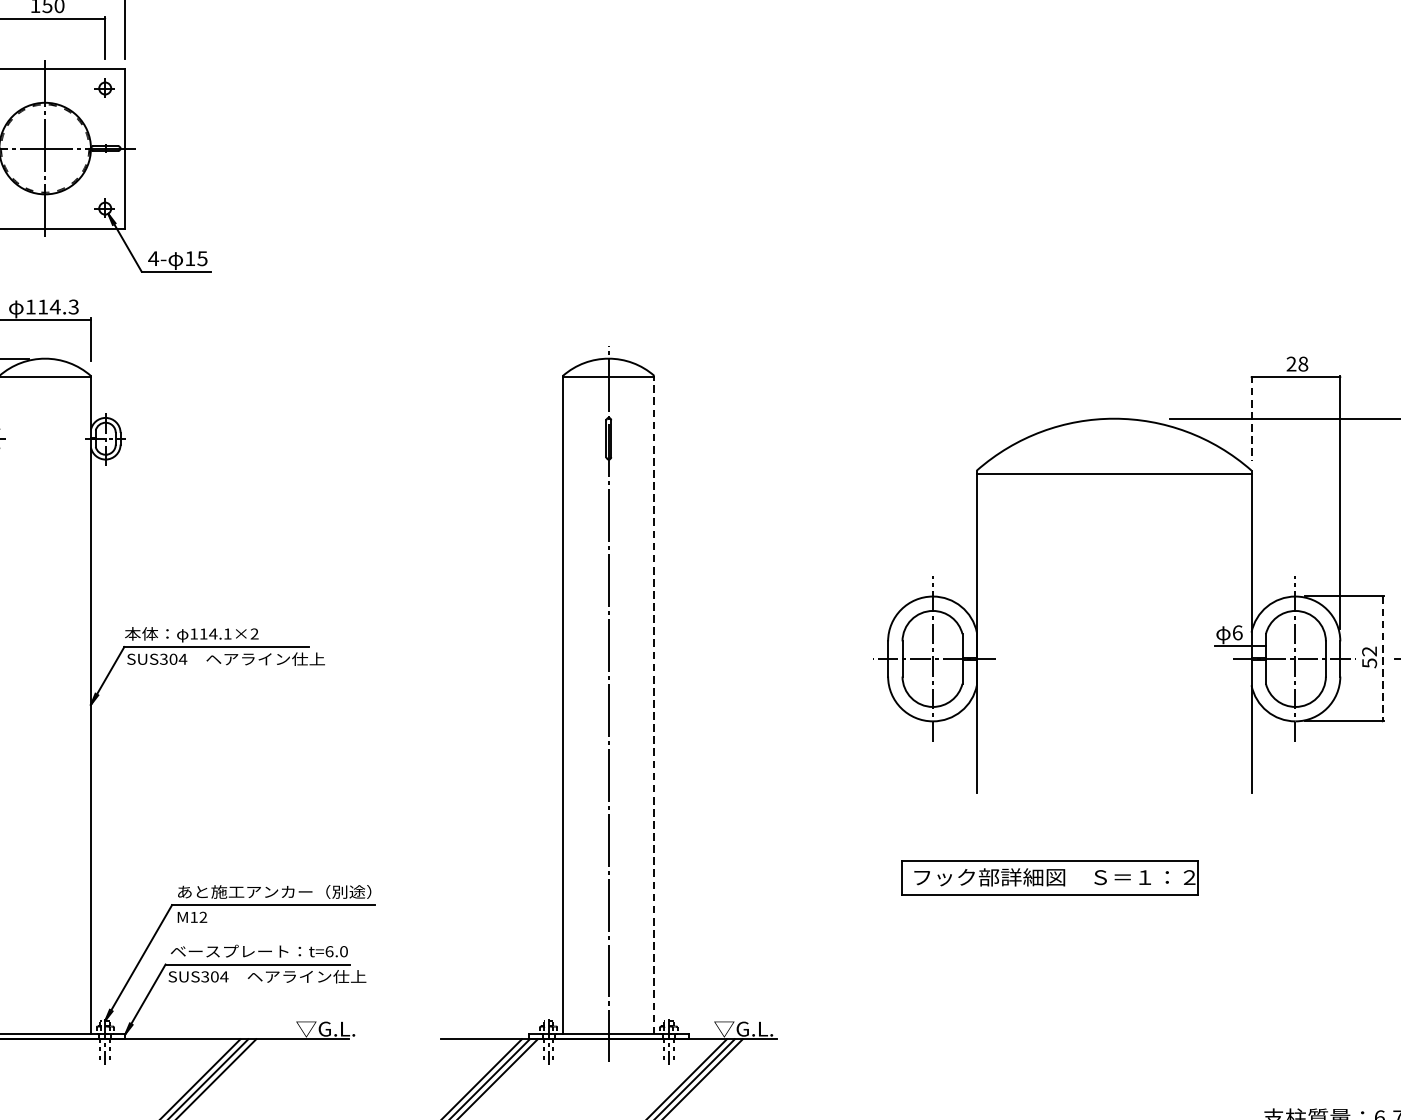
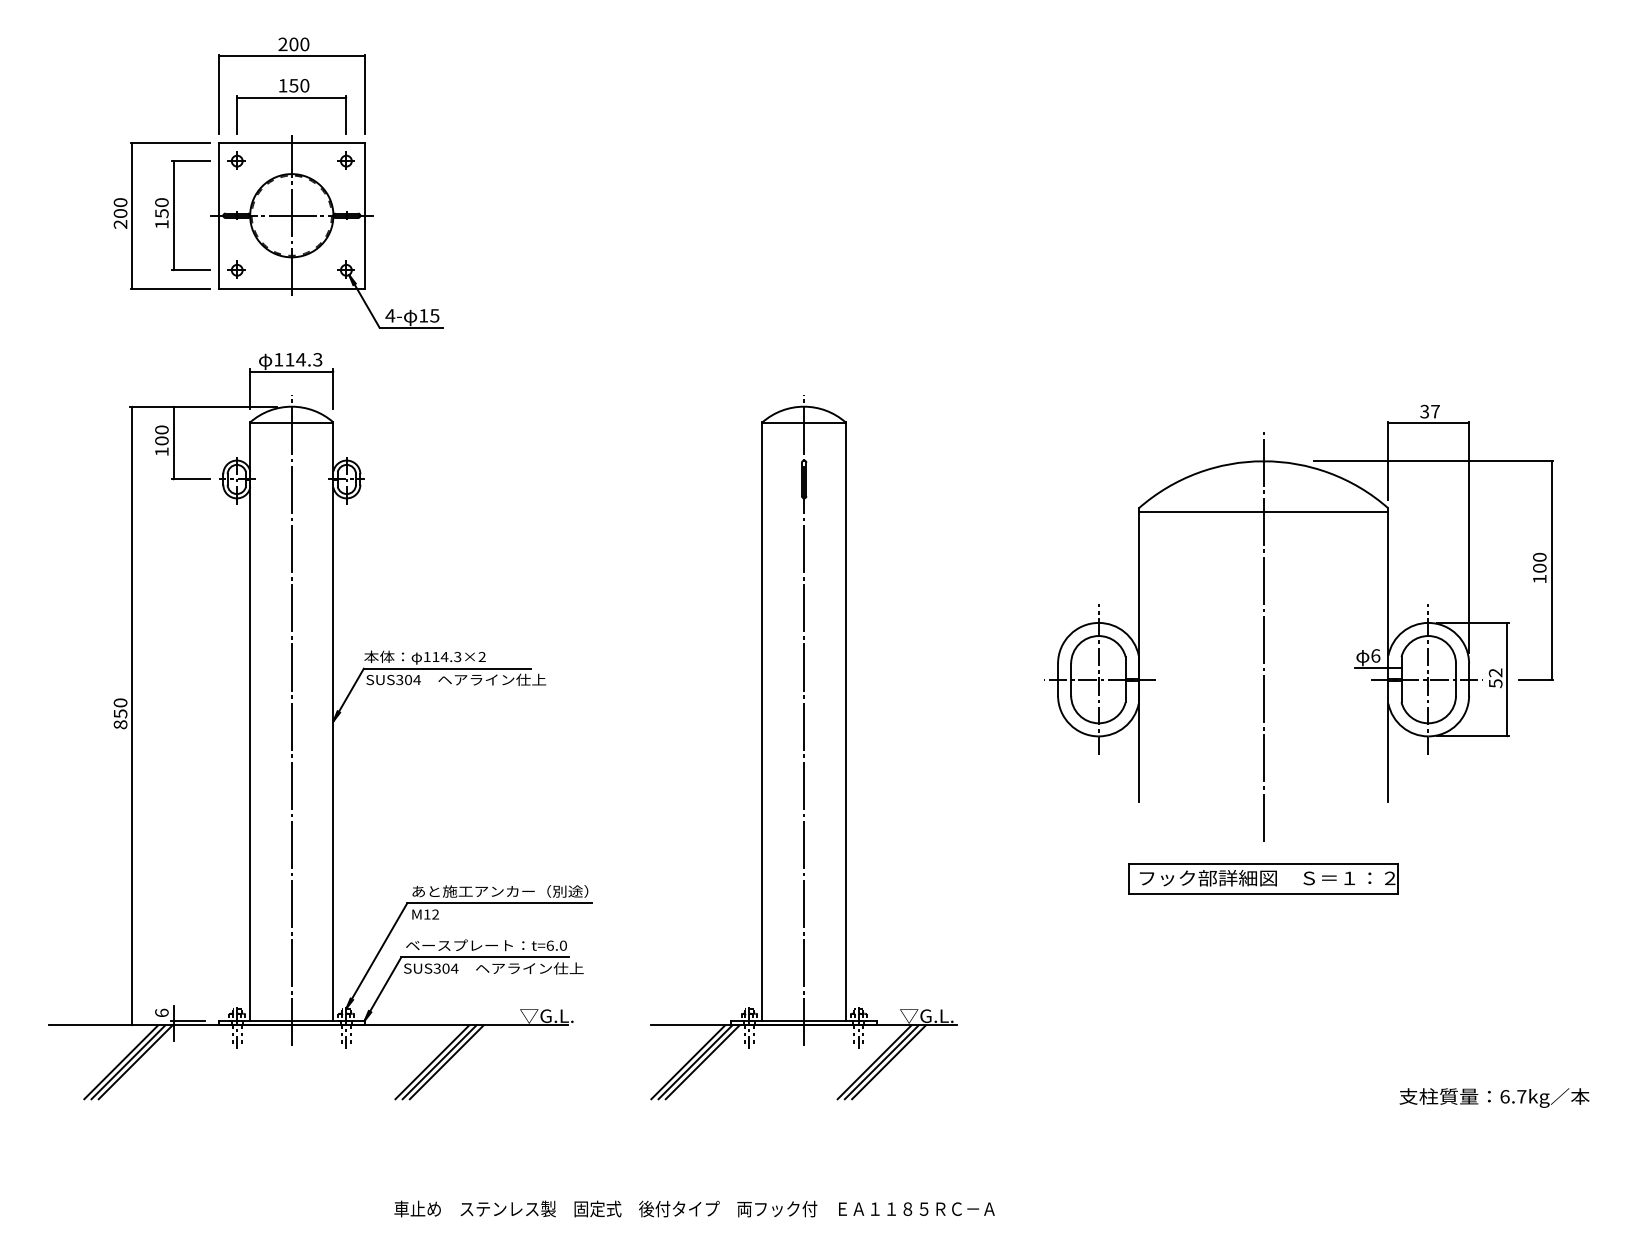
text: (1296, 363) -> (1429, 411), 28 -> 37
line: (1251, 417) -> (1388, 460), dashed -> solid
line: (1114, 611) -> (1263, 636), added
text: (227, 633) -> (457, 656), 114.1×2 -> 114.3×2
line: (1382, 658) -> (1507, 679), dashed -> solid
line: (44, 703) -> (291, 720), added
line: (654, 704) -> (845, 721), dashed -> solid
part: (1050, 877) -> (1263, 878), moved

